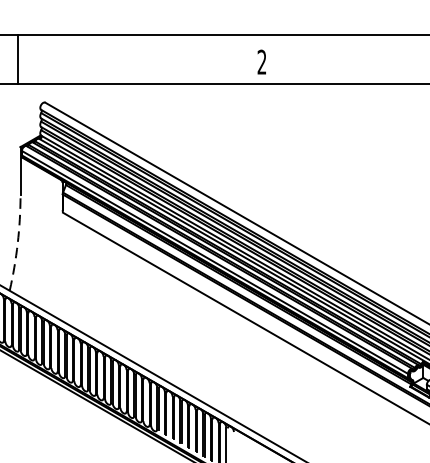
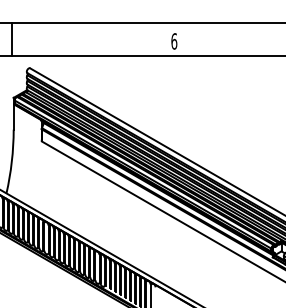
text: (262, 62) -> (174, 41), 2 -> 6
arc: (17, 242) -> (11, 161), dashed -> solid

